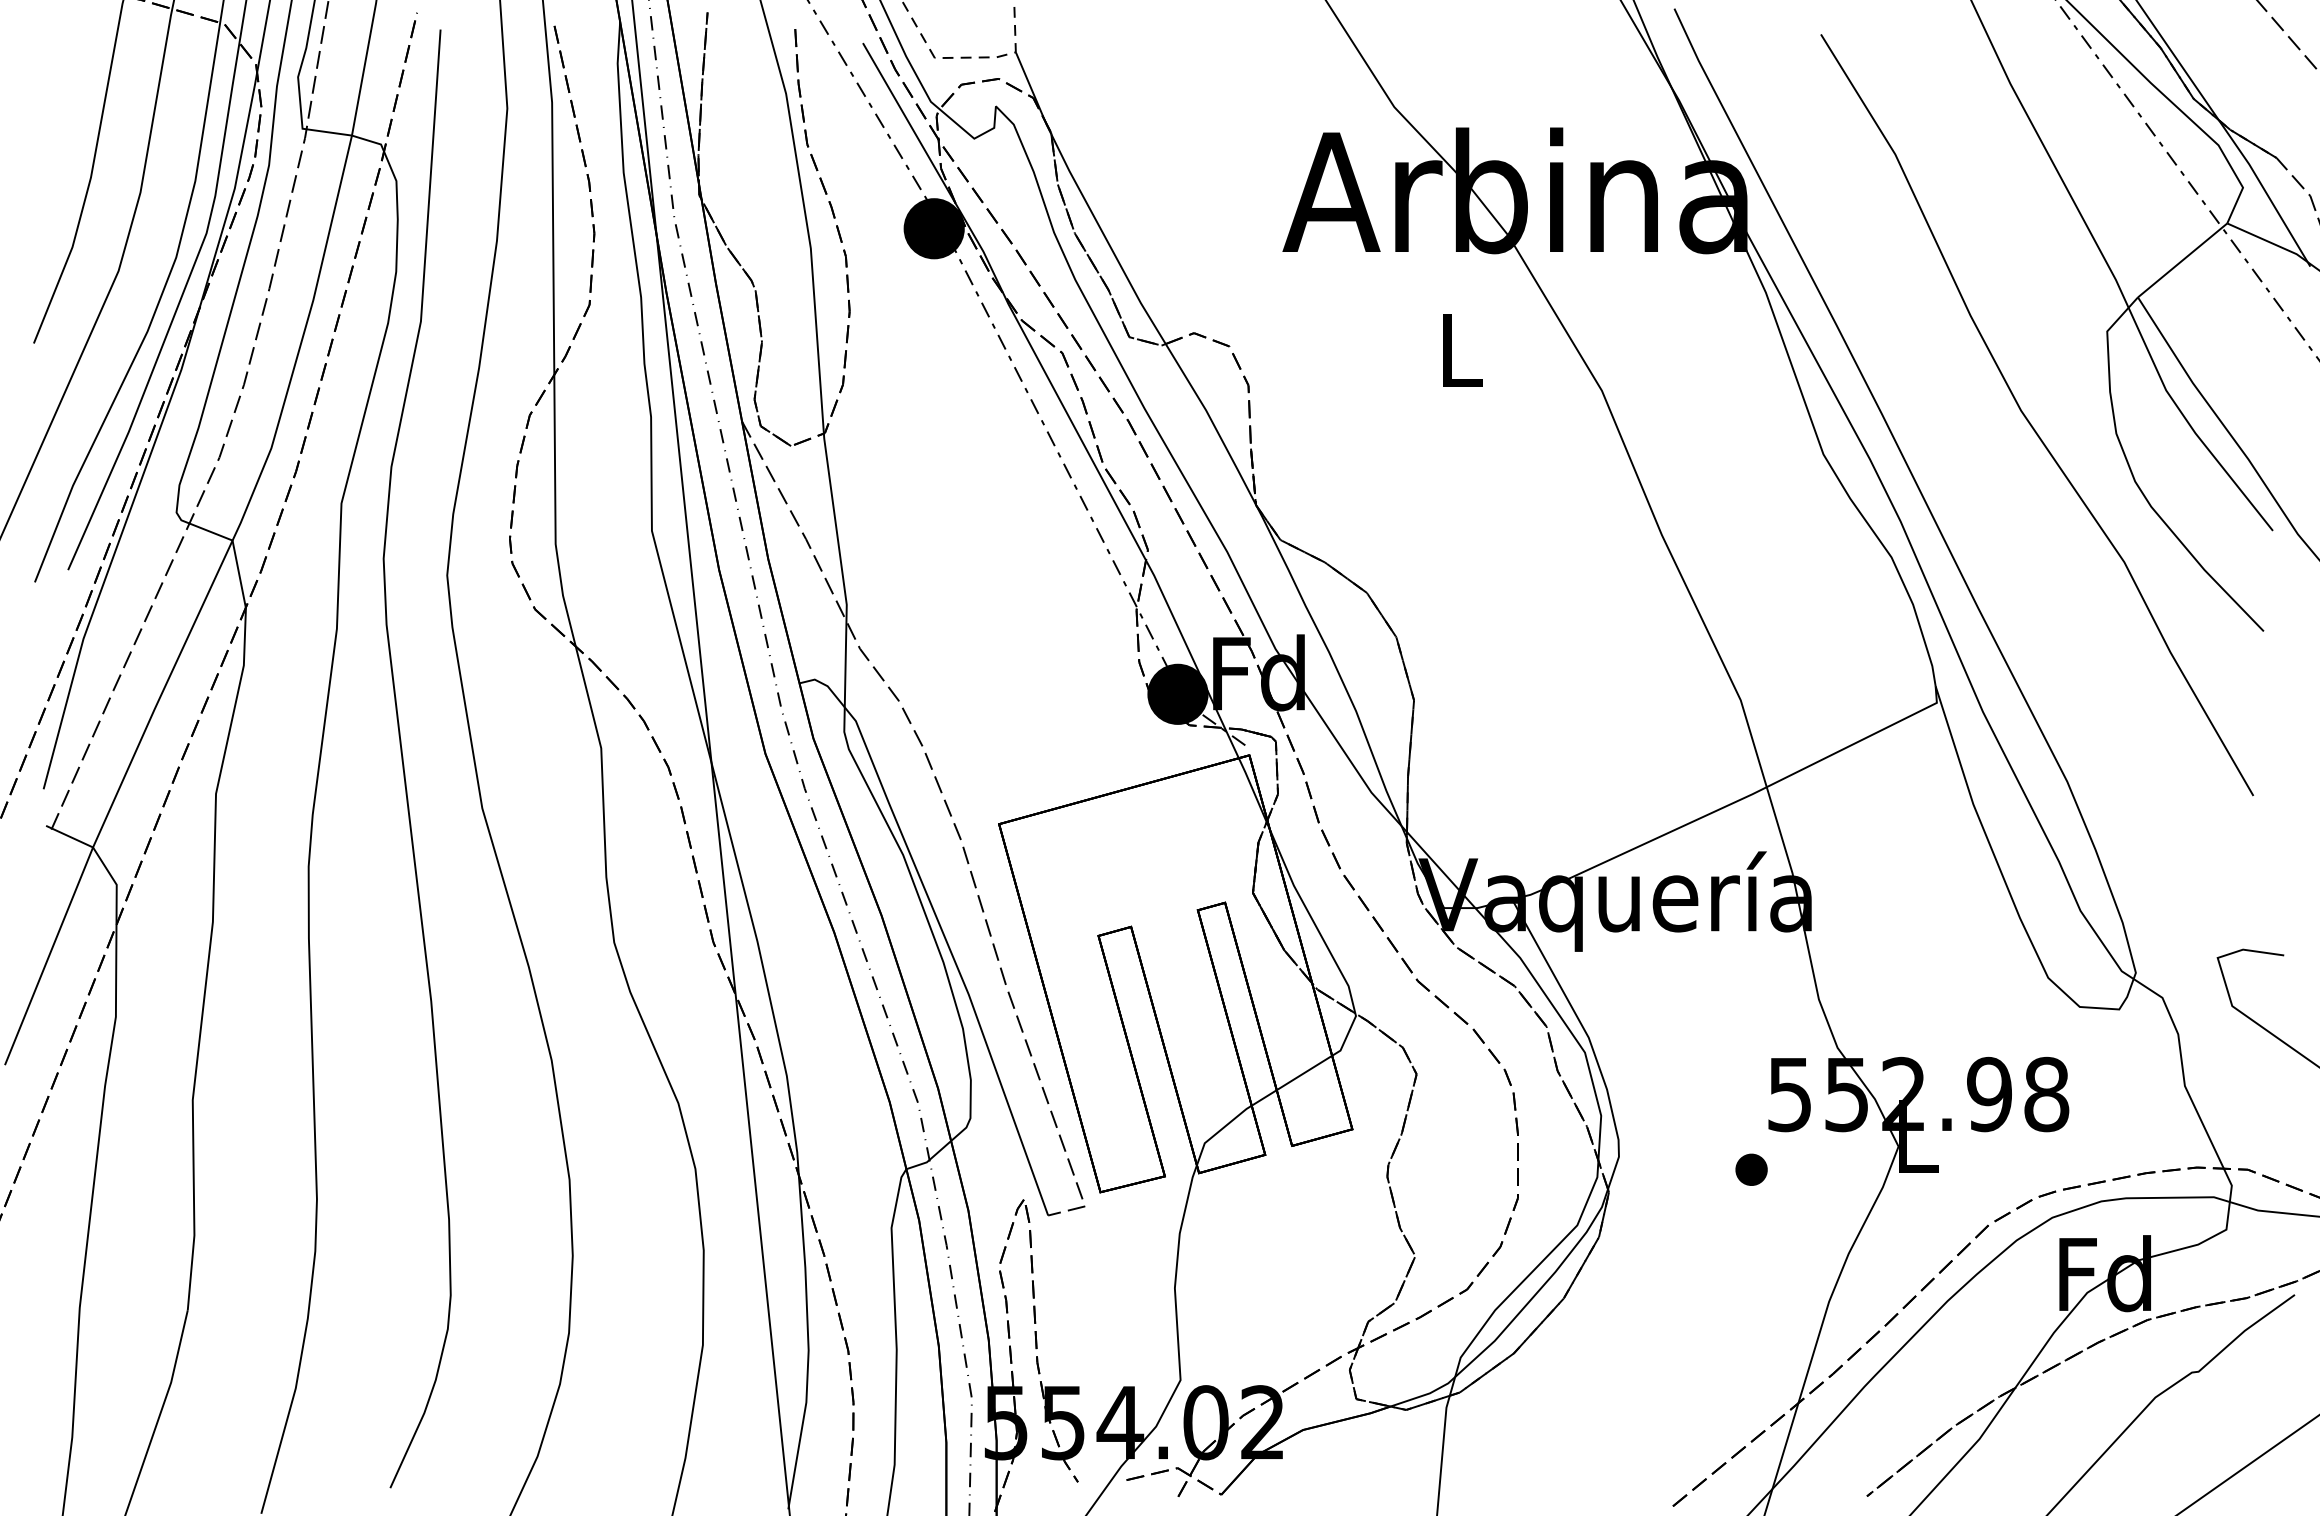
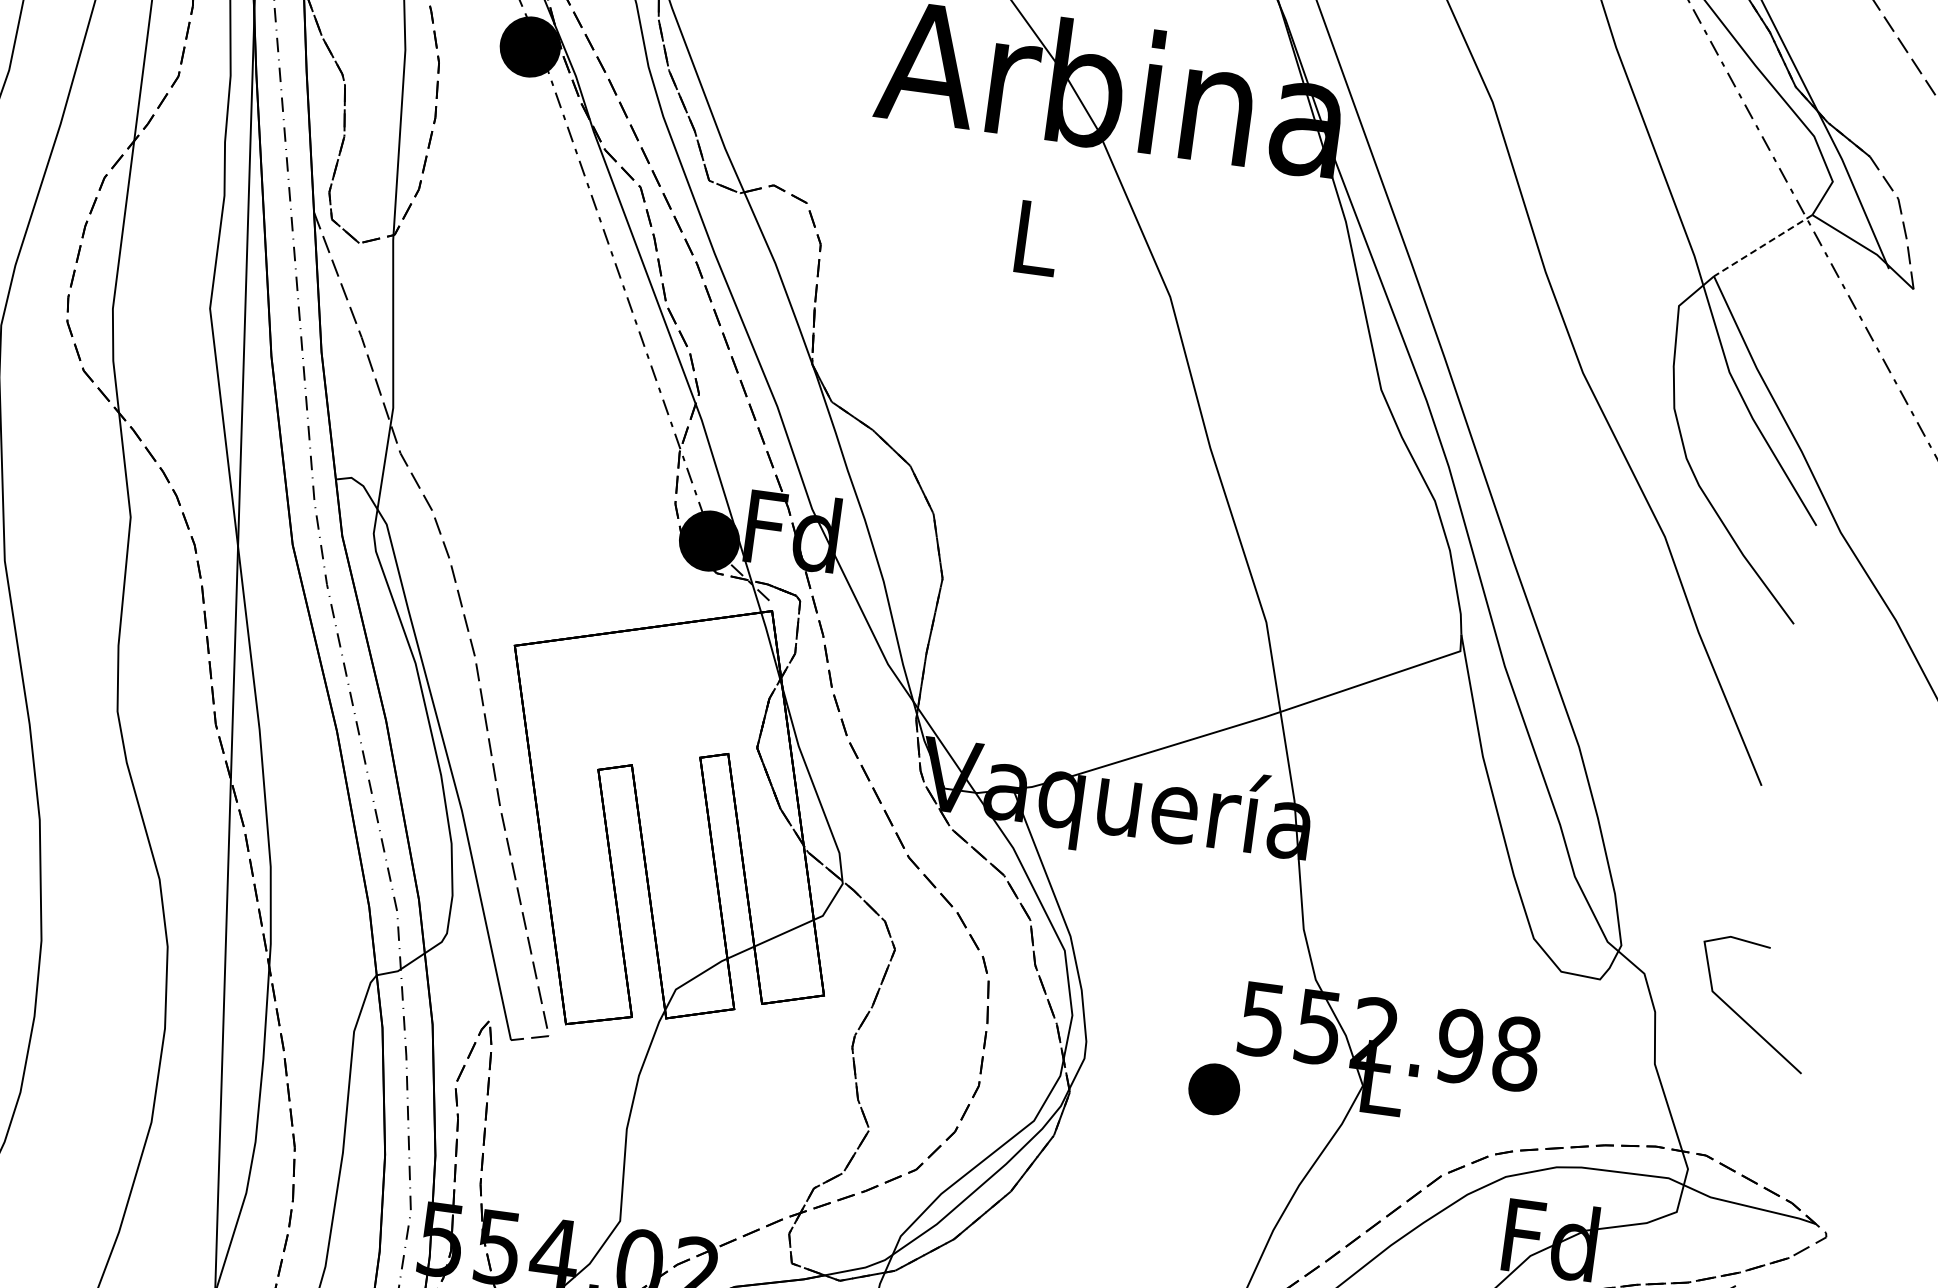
line: (2182, 260) -> (1763, 245), solid -> dashed
part: (1751, 1169) -> (1214, 1088), size x1.6

